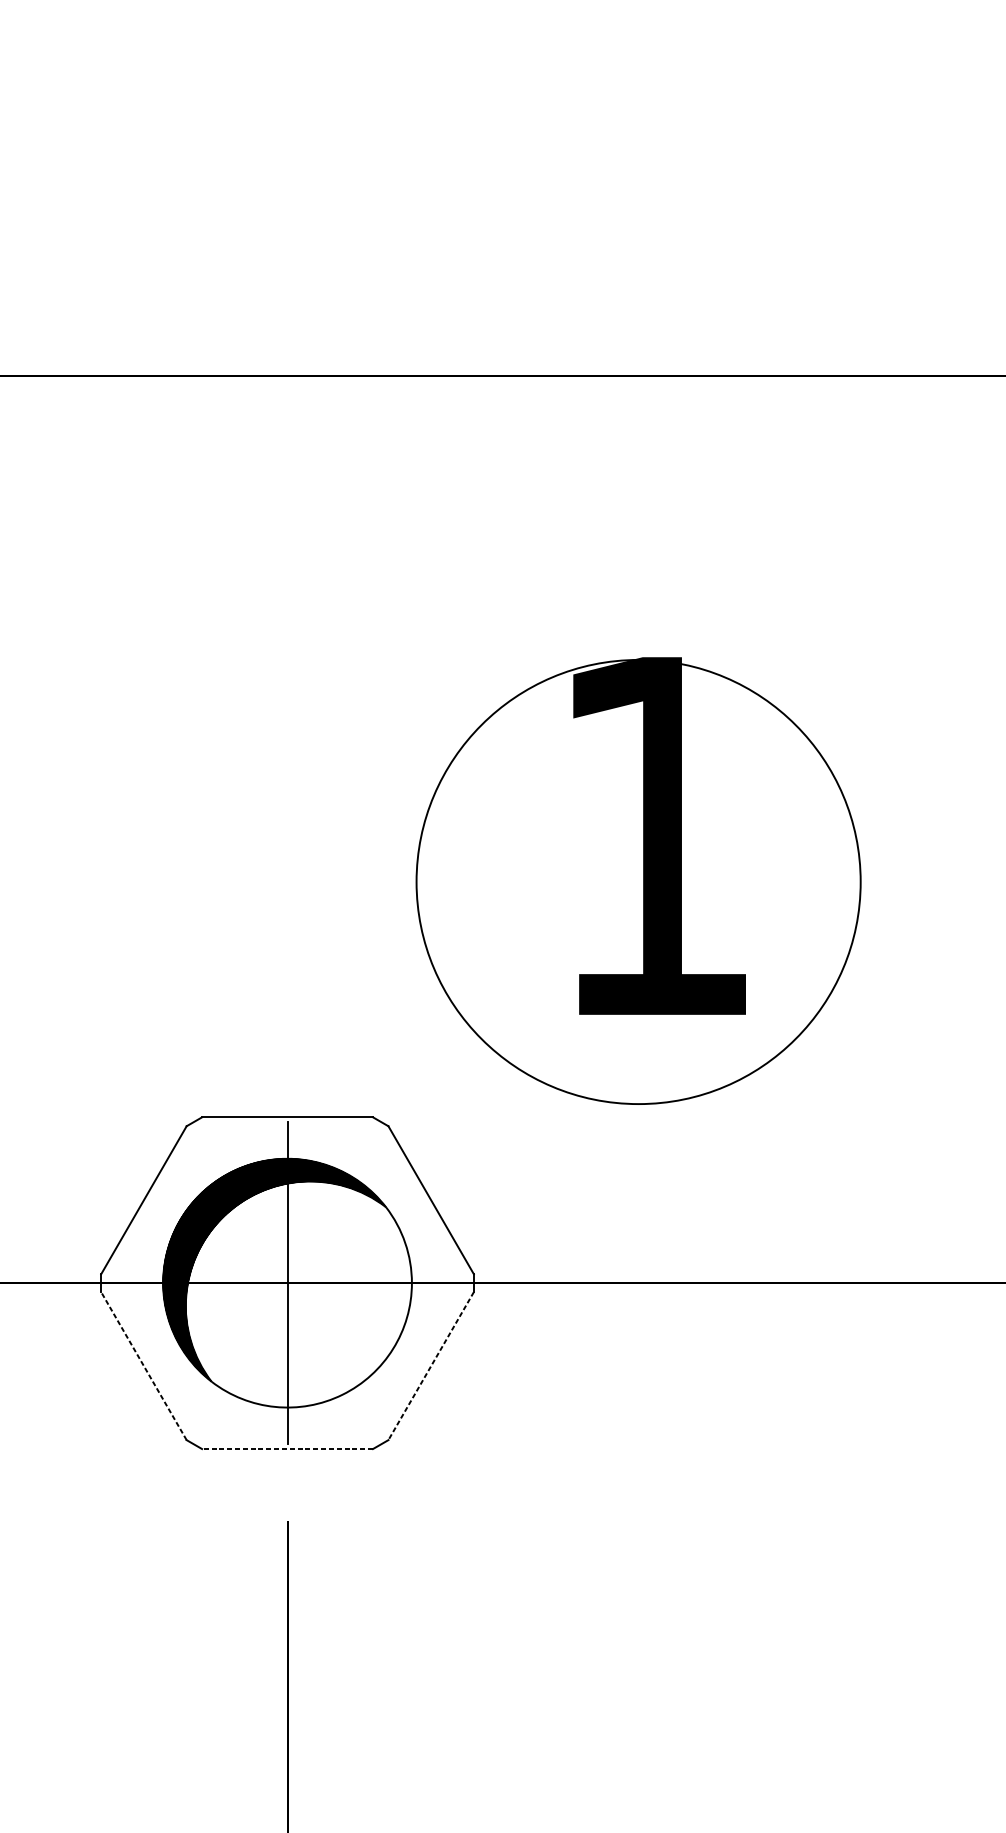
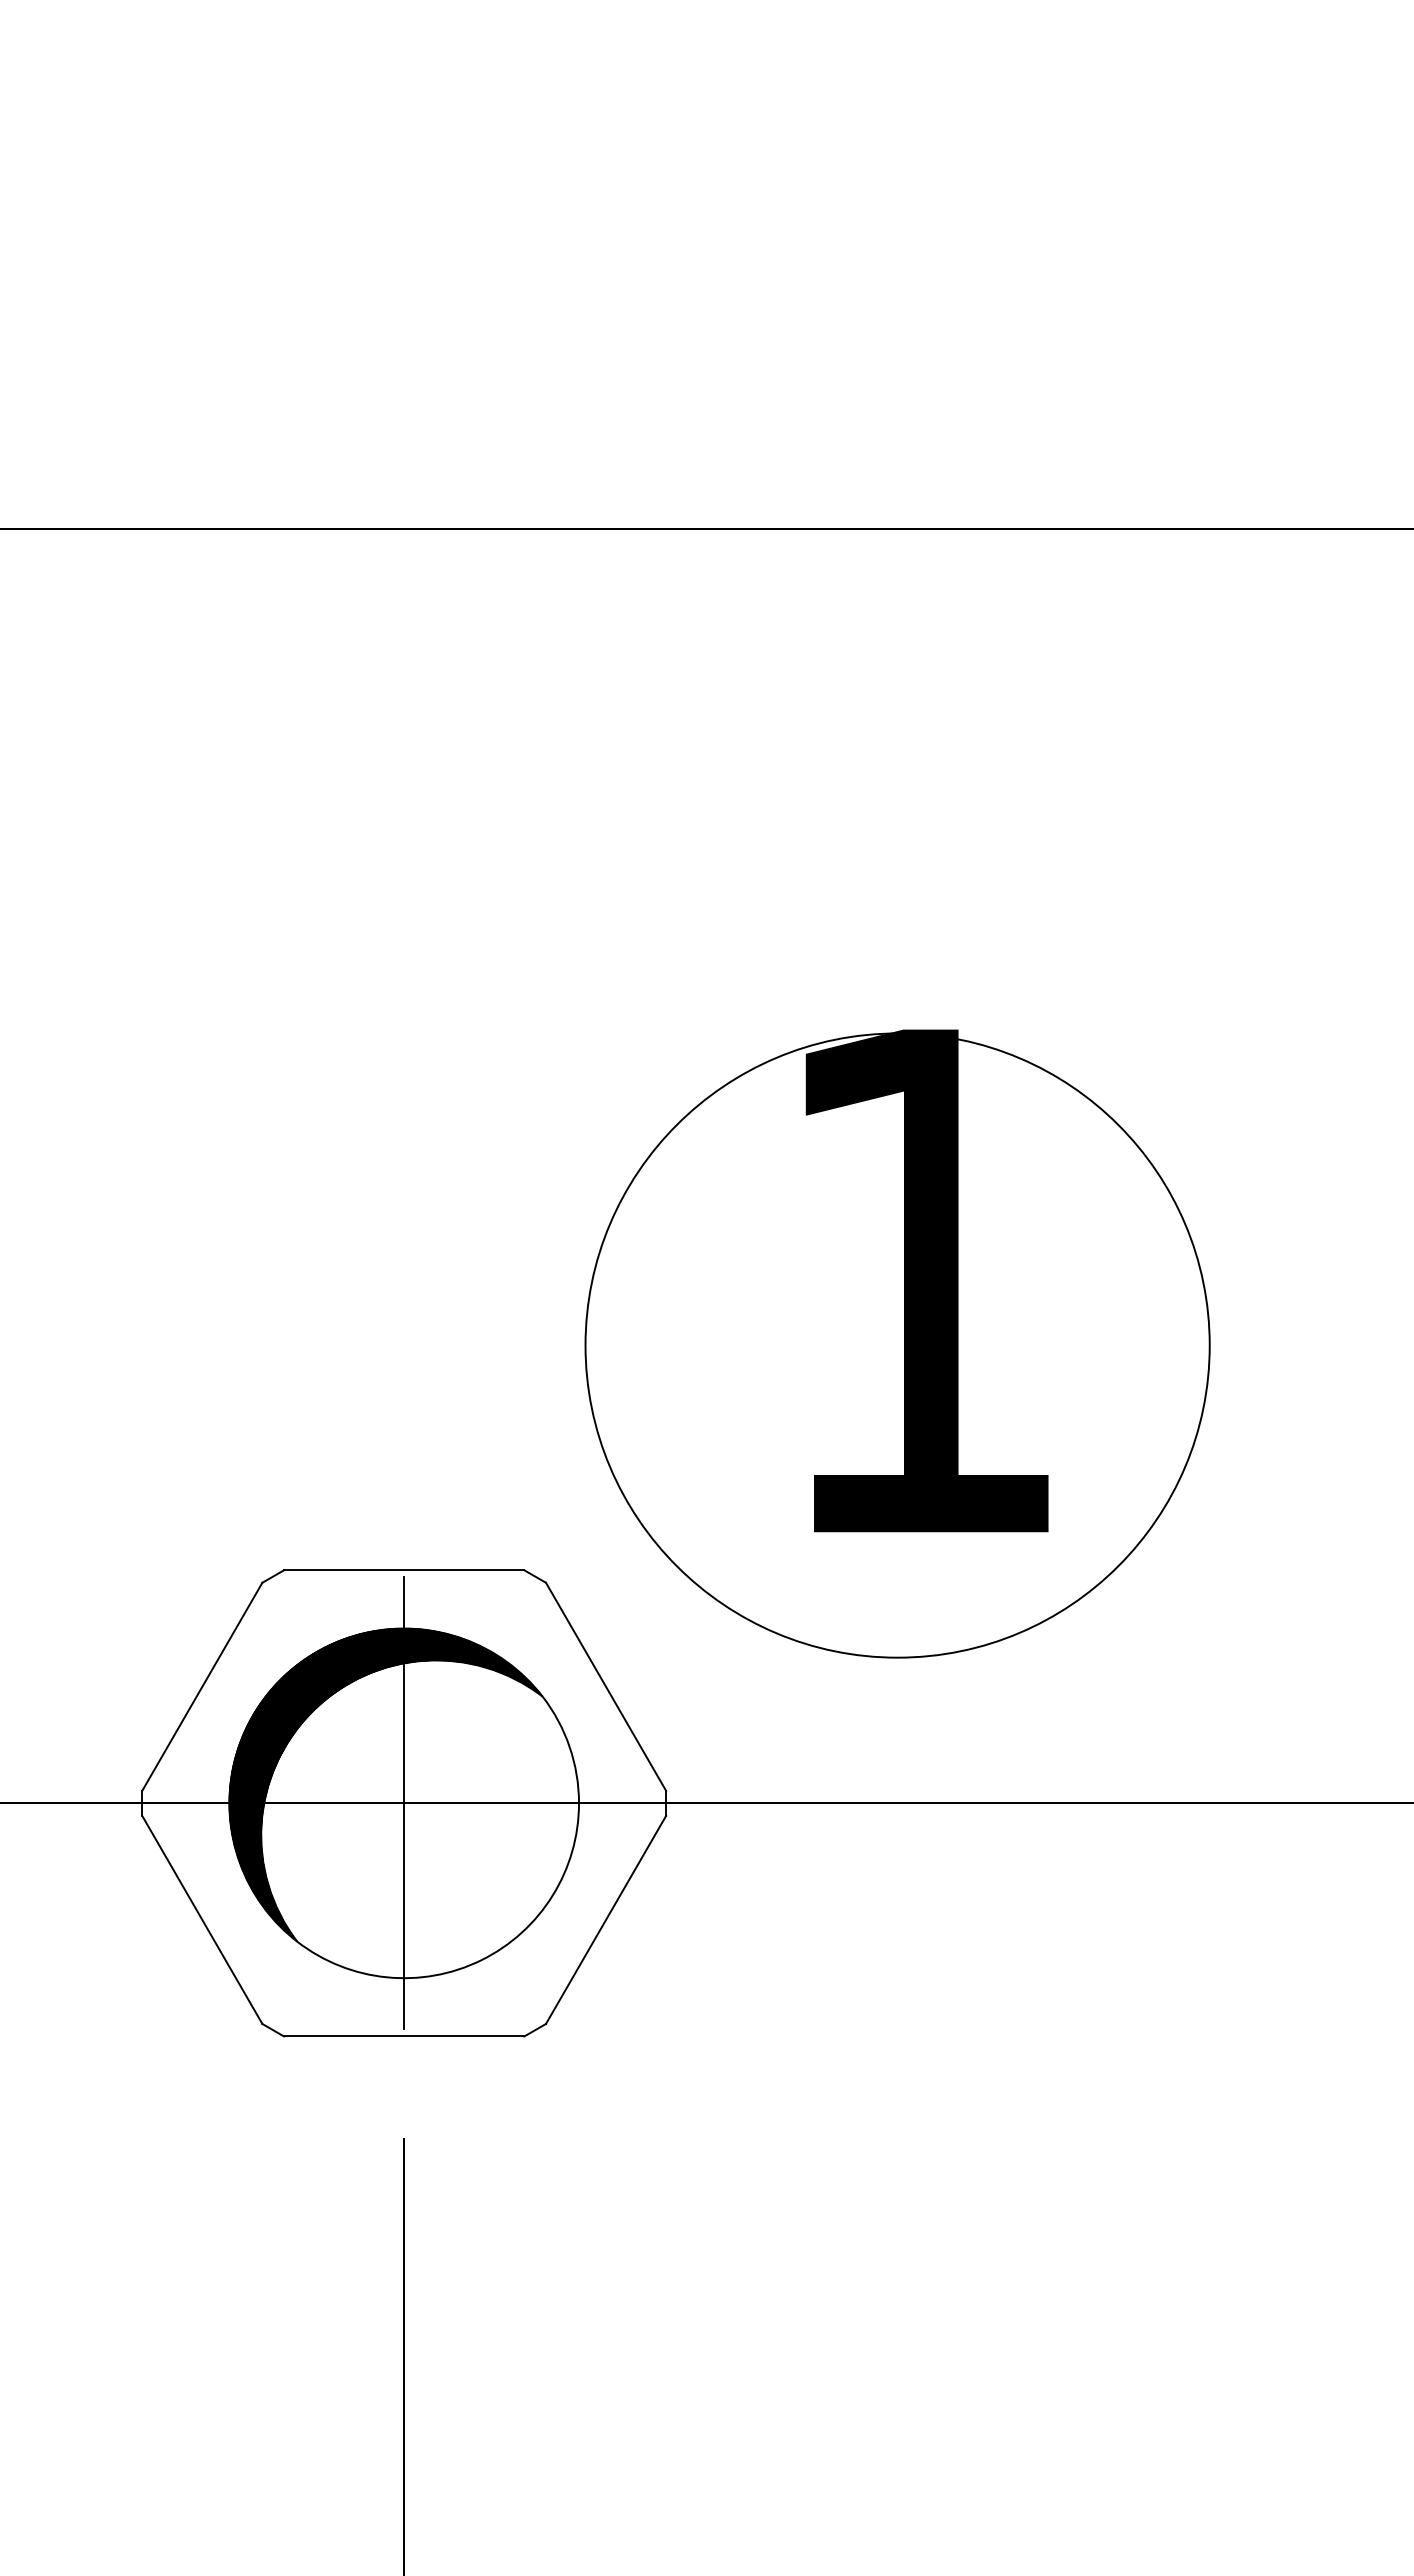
part: (638, 880) -> (897, 1343), moved
line: (144, 1365) -> (202, 1919), dashed -> solid
line: (430, 1366) -> (605, 1920), dashed -> solid
line: (287, 1449) -> (403, 2036), dashed -> solid

